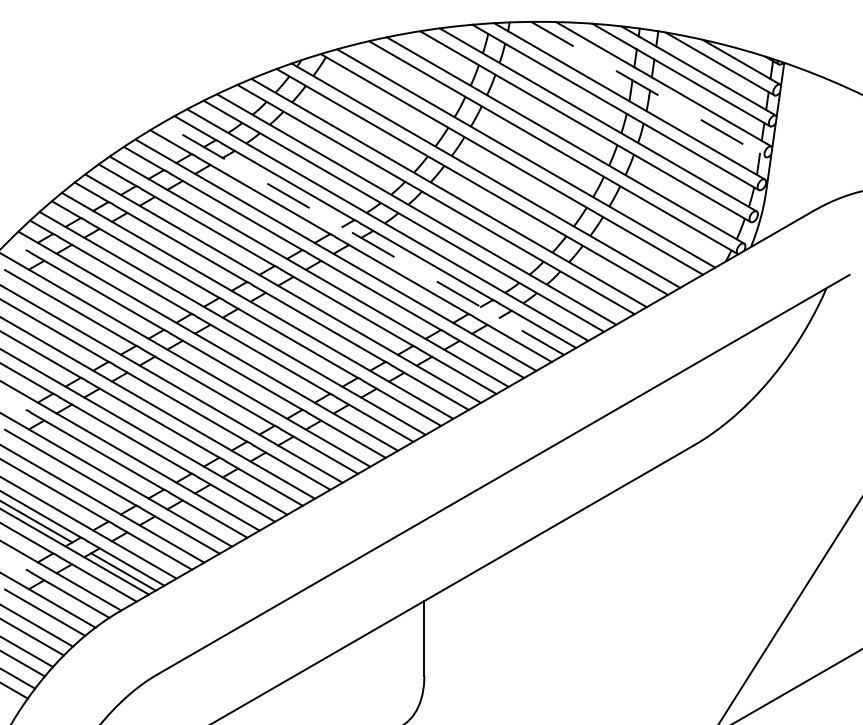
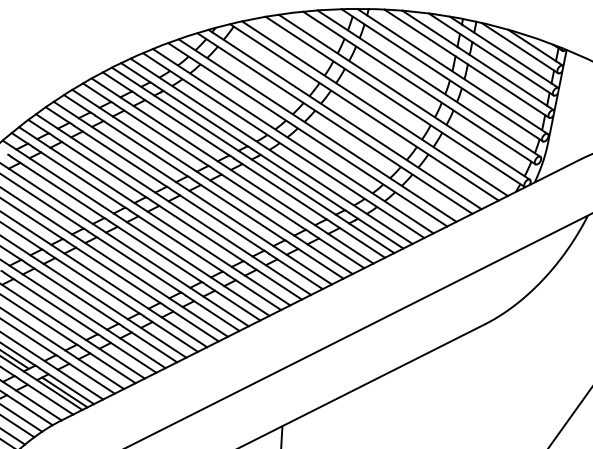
line: (648, 89) -> (466, 63), dashed -> solid
line: (363, 239) -> (253, 160), dashed -> solid

